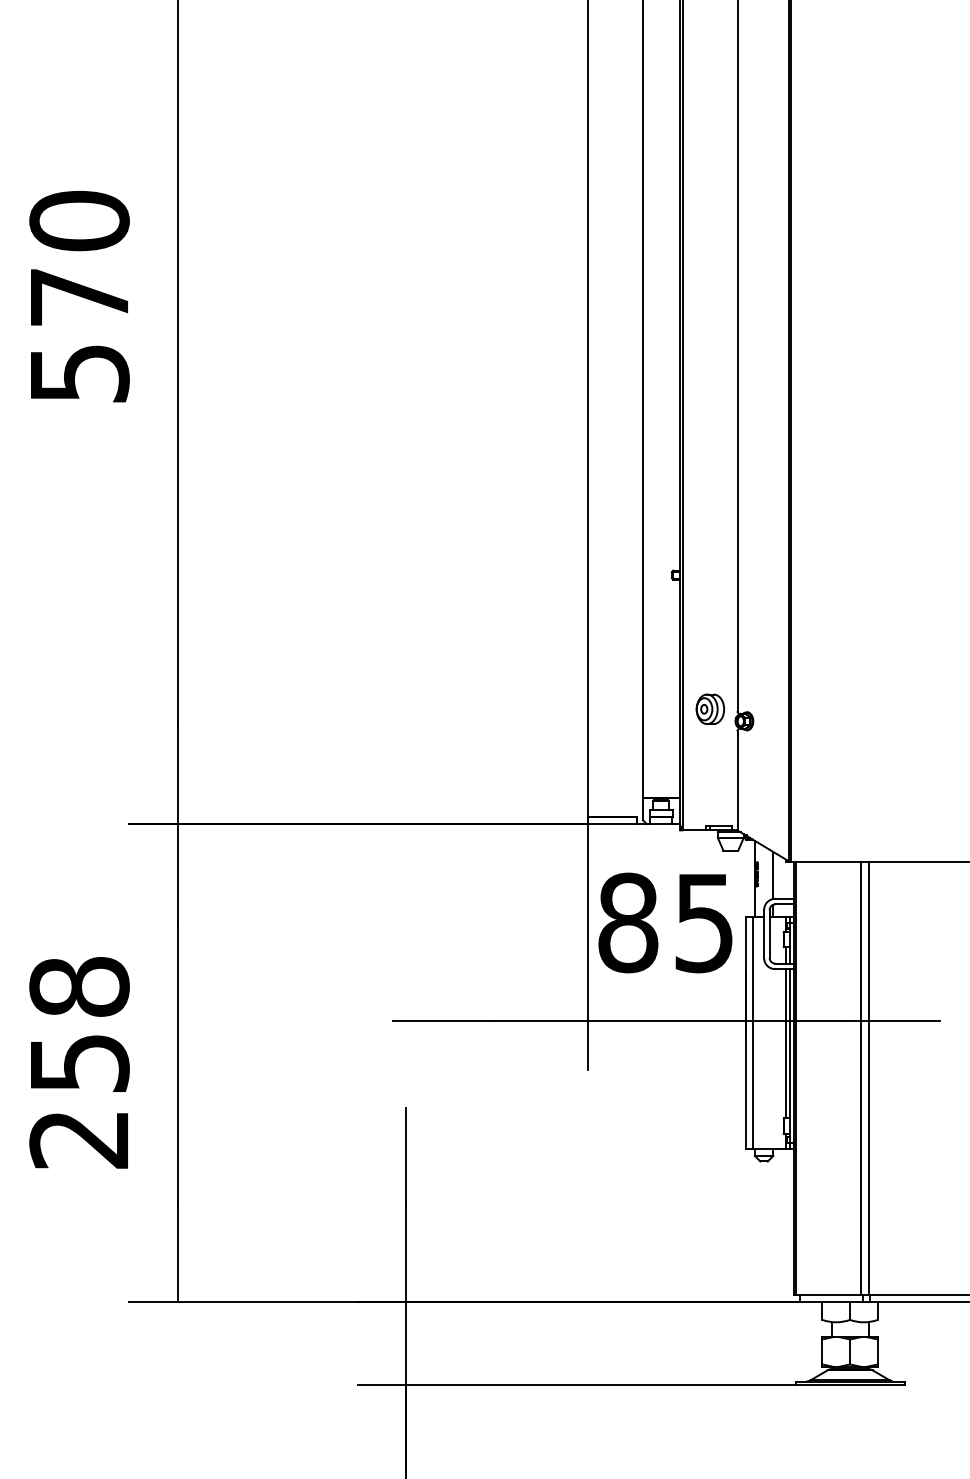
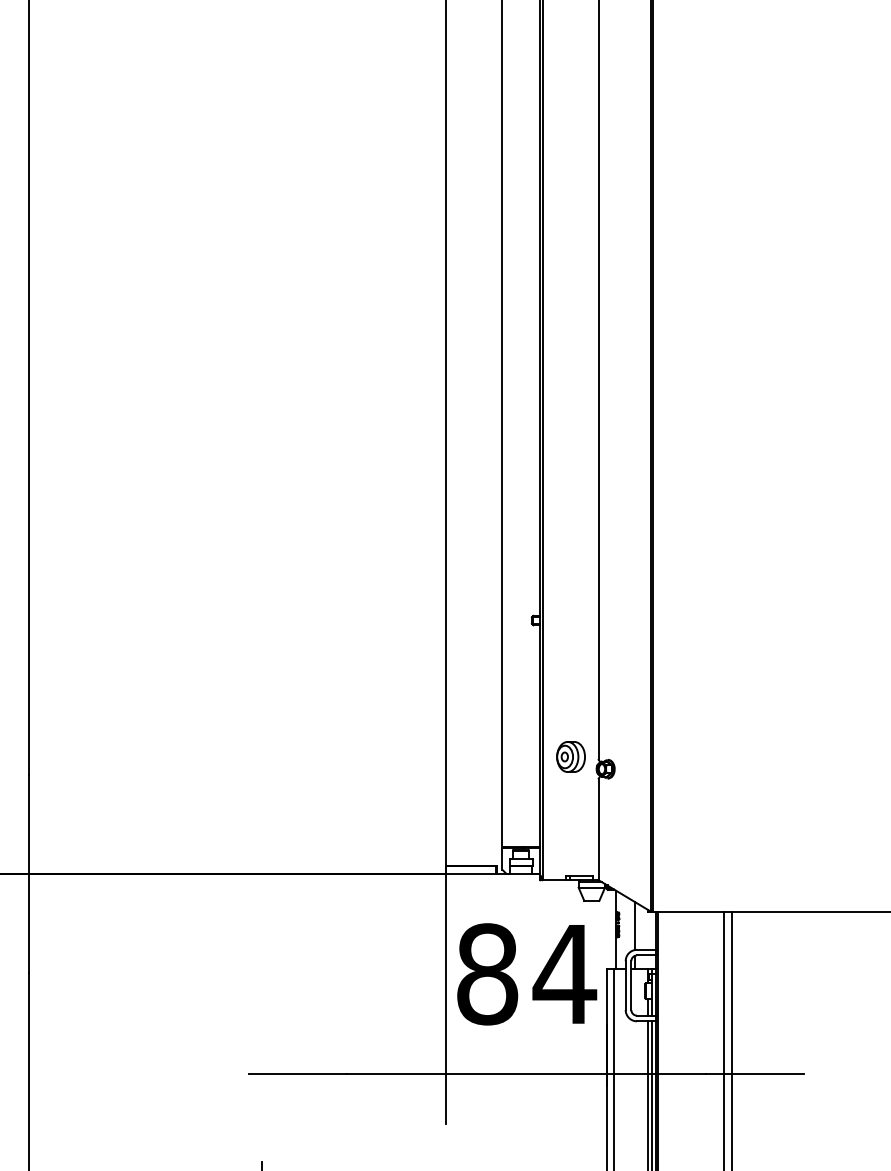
text: (704, 923) -> (565, 974), 85 -> 84

